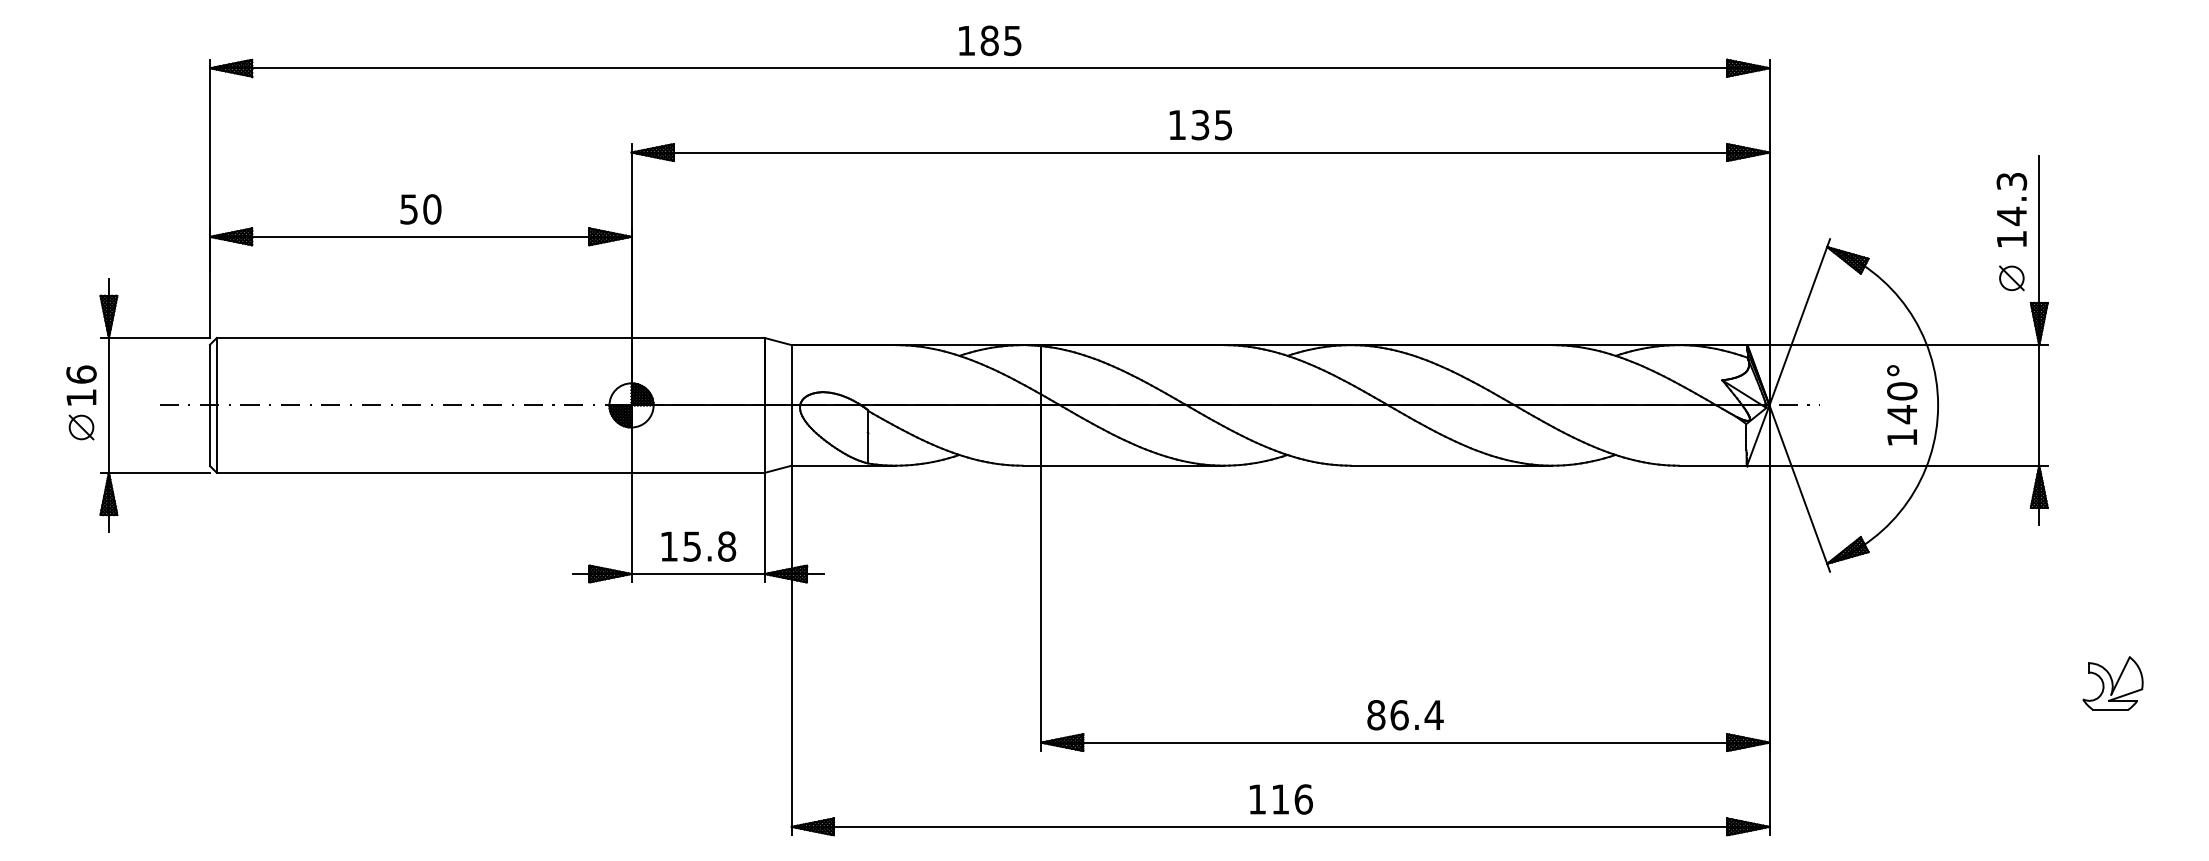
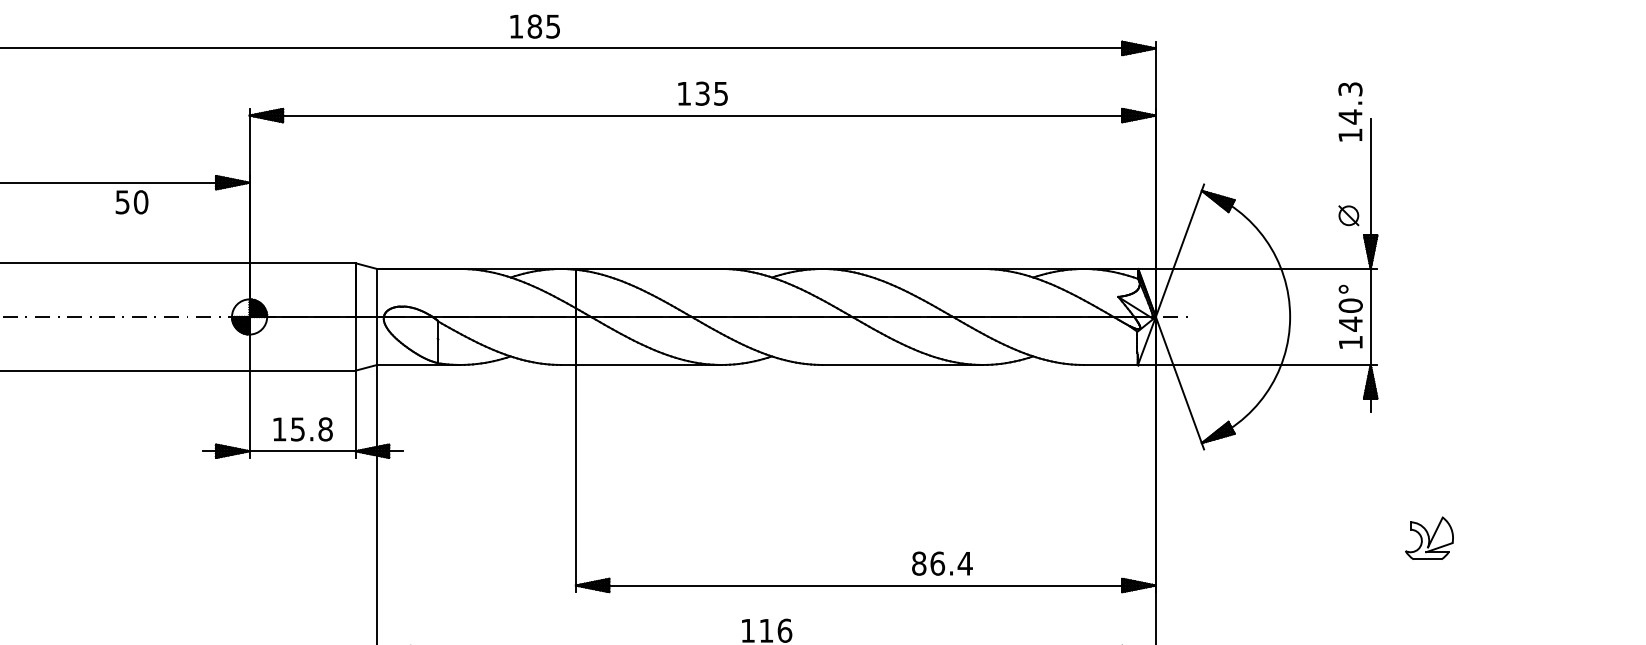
text: (420, 209) -> (131, 202), moved
text: (2011, 209) -> (1350, 111), moved
text: (1902, 405) -> (1350, 317), moved
text: (1405, 715) -> (942, 563), moved

